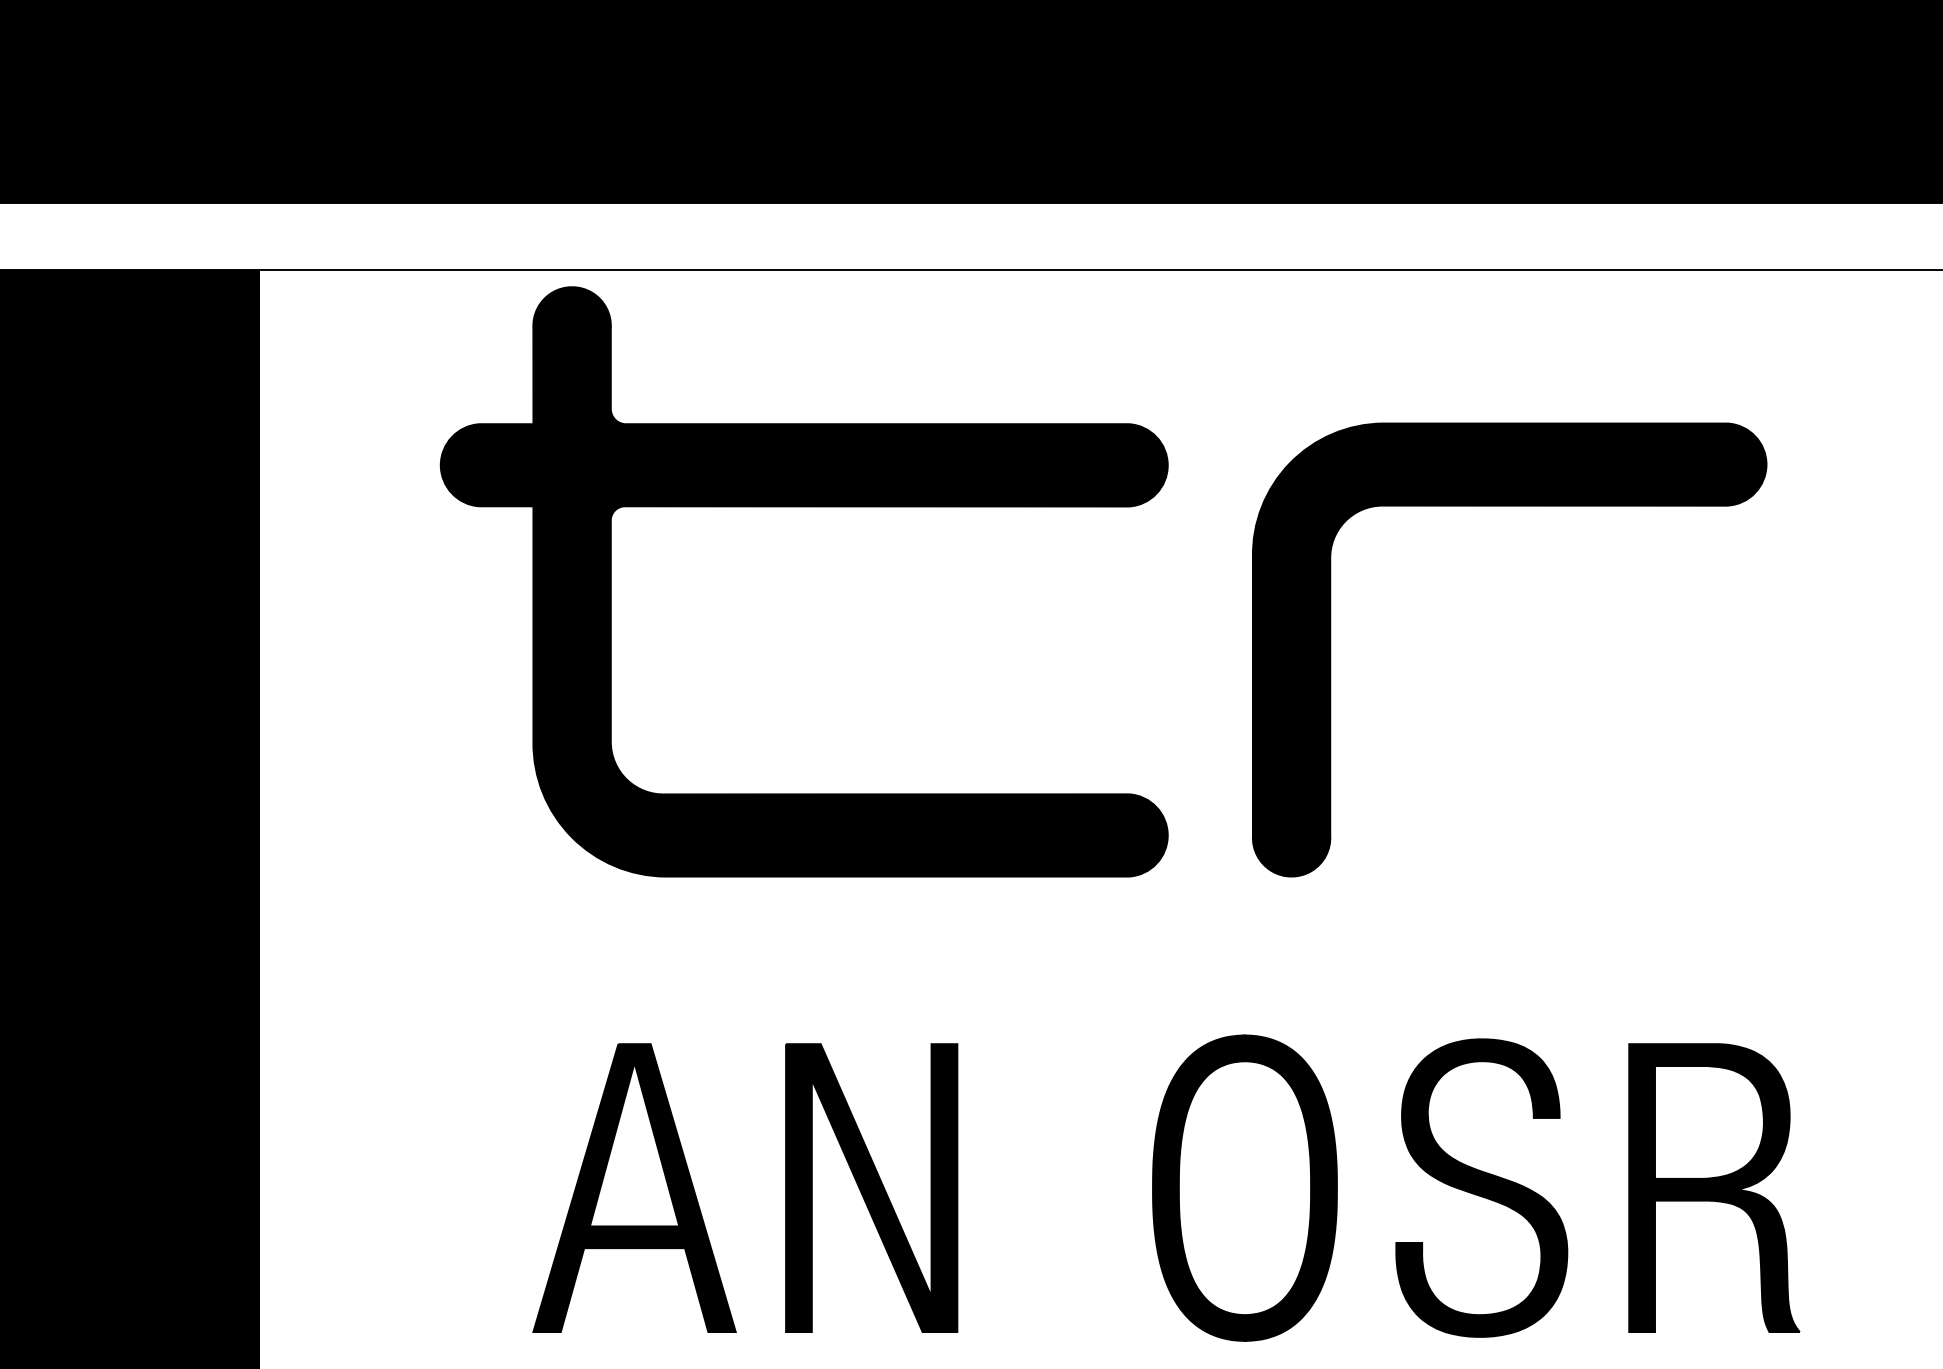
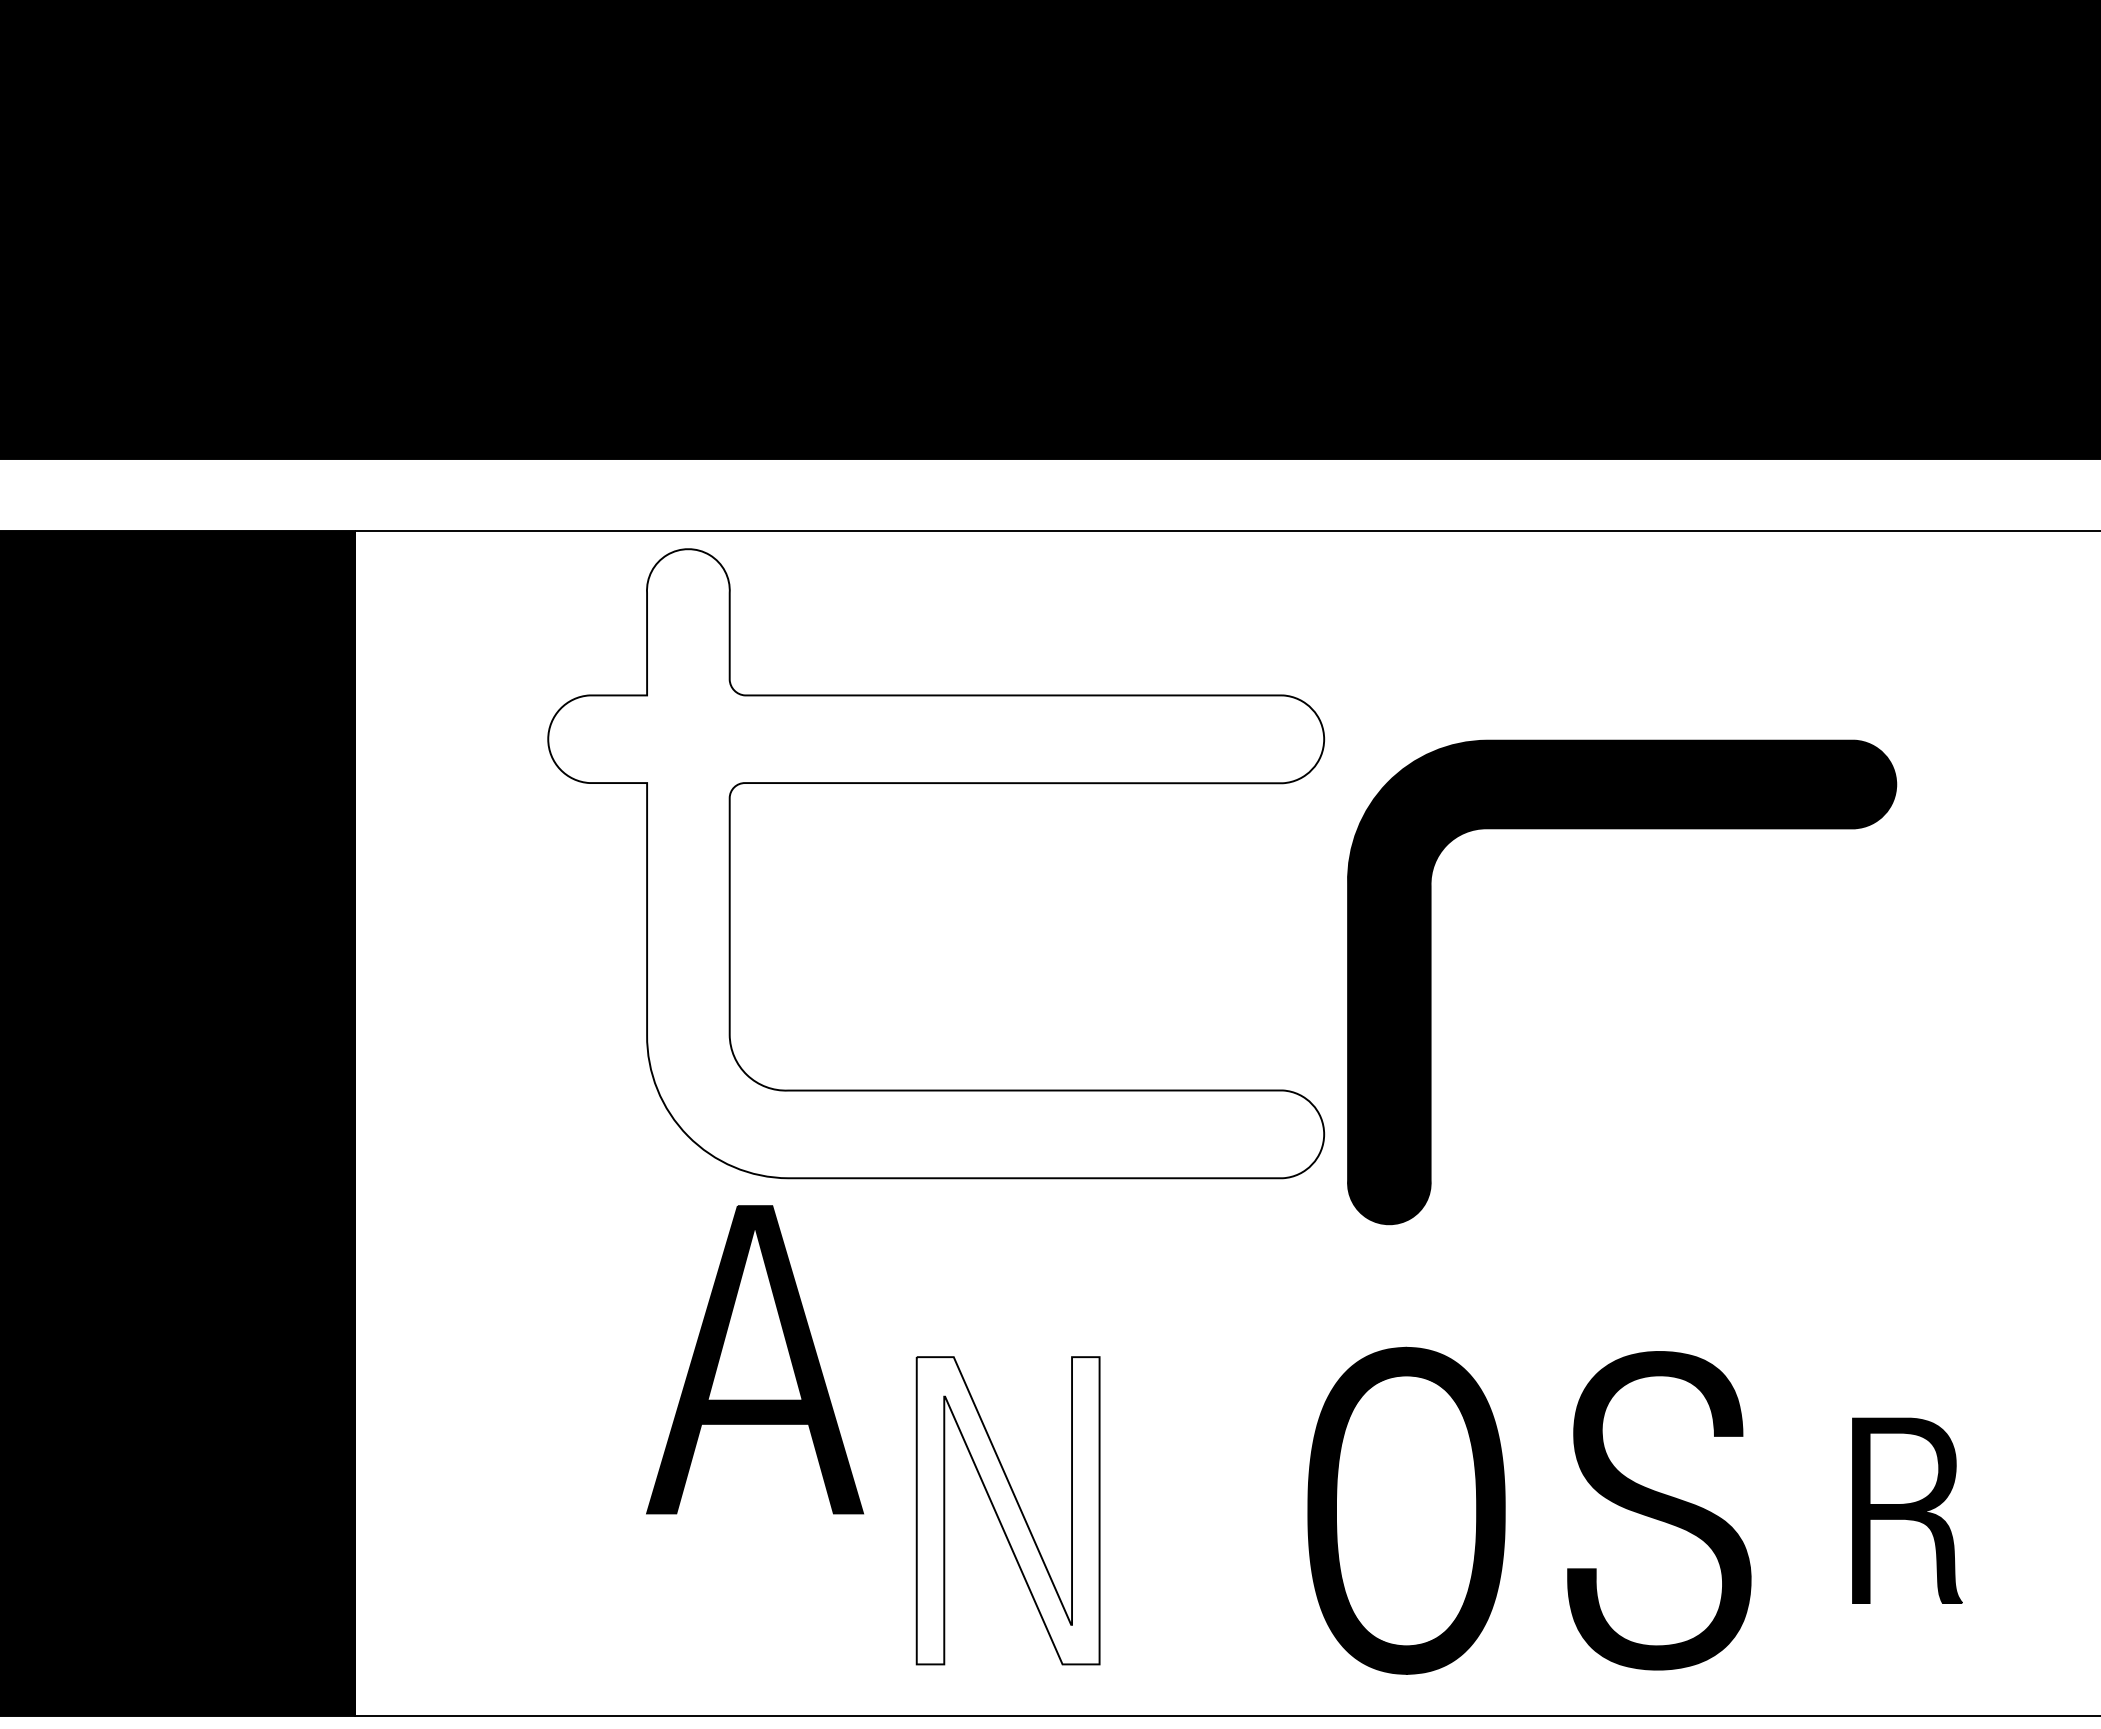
part: (1510, 506) -> (1622, 829), moved
fill: (804, 581) -> (936, 863), removed
part: (634, 1187) -> (754, 1359), moved
fill: (871, 1187) -> (1007, 1510), removed
part: (1714, 1187) -> (1907, 1510), size x0.6

